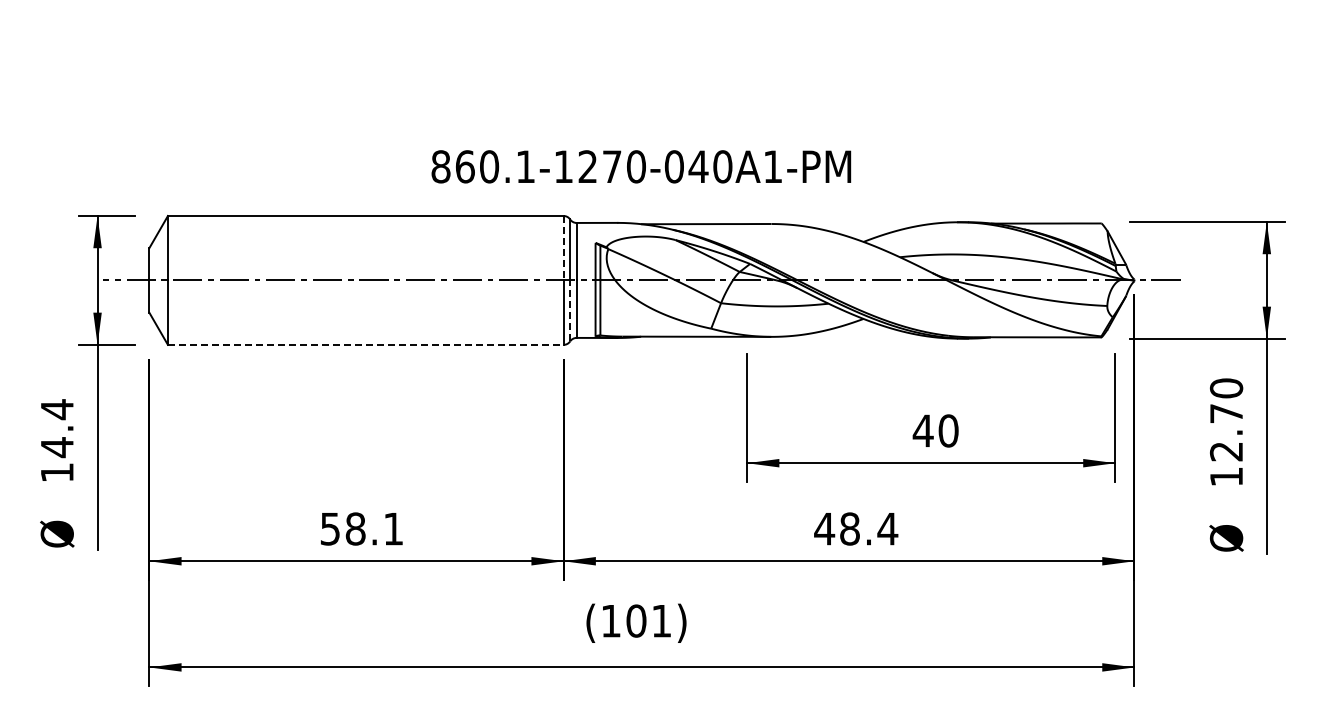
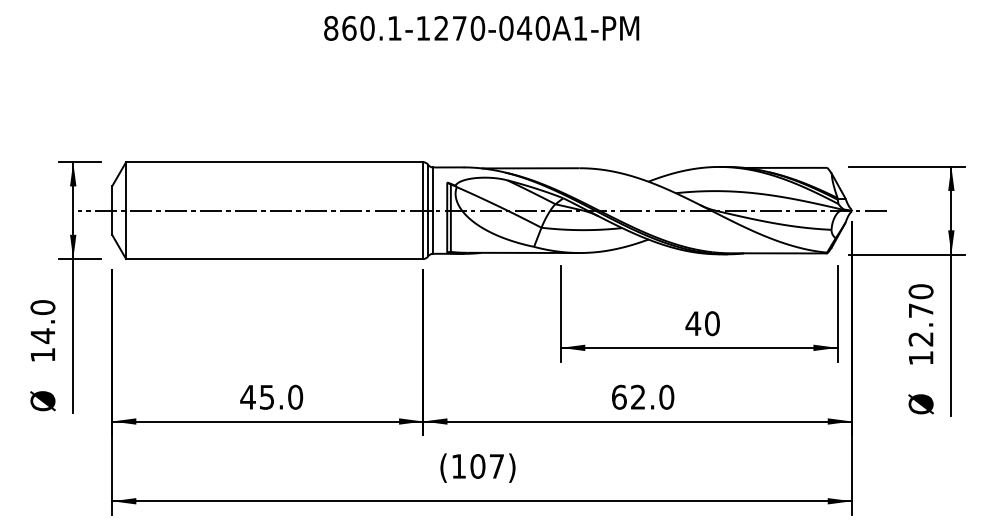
text: (641, 166) -> (481, 28), moved
line: (563, 248) -> (423, 186), dashed -> solid
line: (570, 310) -> (428, 233), dashed -> solid
line: (365, 344) -> (274, 258), dashed -> solid
text: (56, 409) -> (42, 307), 14.4 -> 14.0
text: (361, 528) -> (271, 396), 58.1 -> 45.0
text: (856, 528) -> (643, 396), 48.4 -> 62.0
text: (661, 621) -> (496, 466), (101) -> (107)

